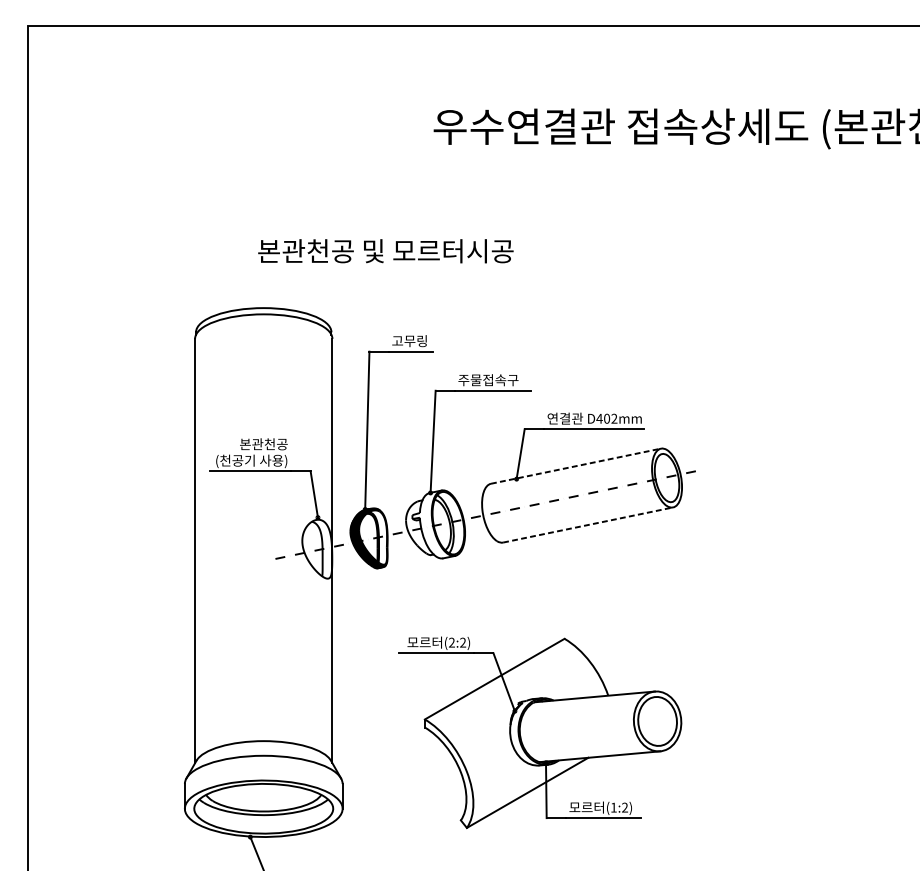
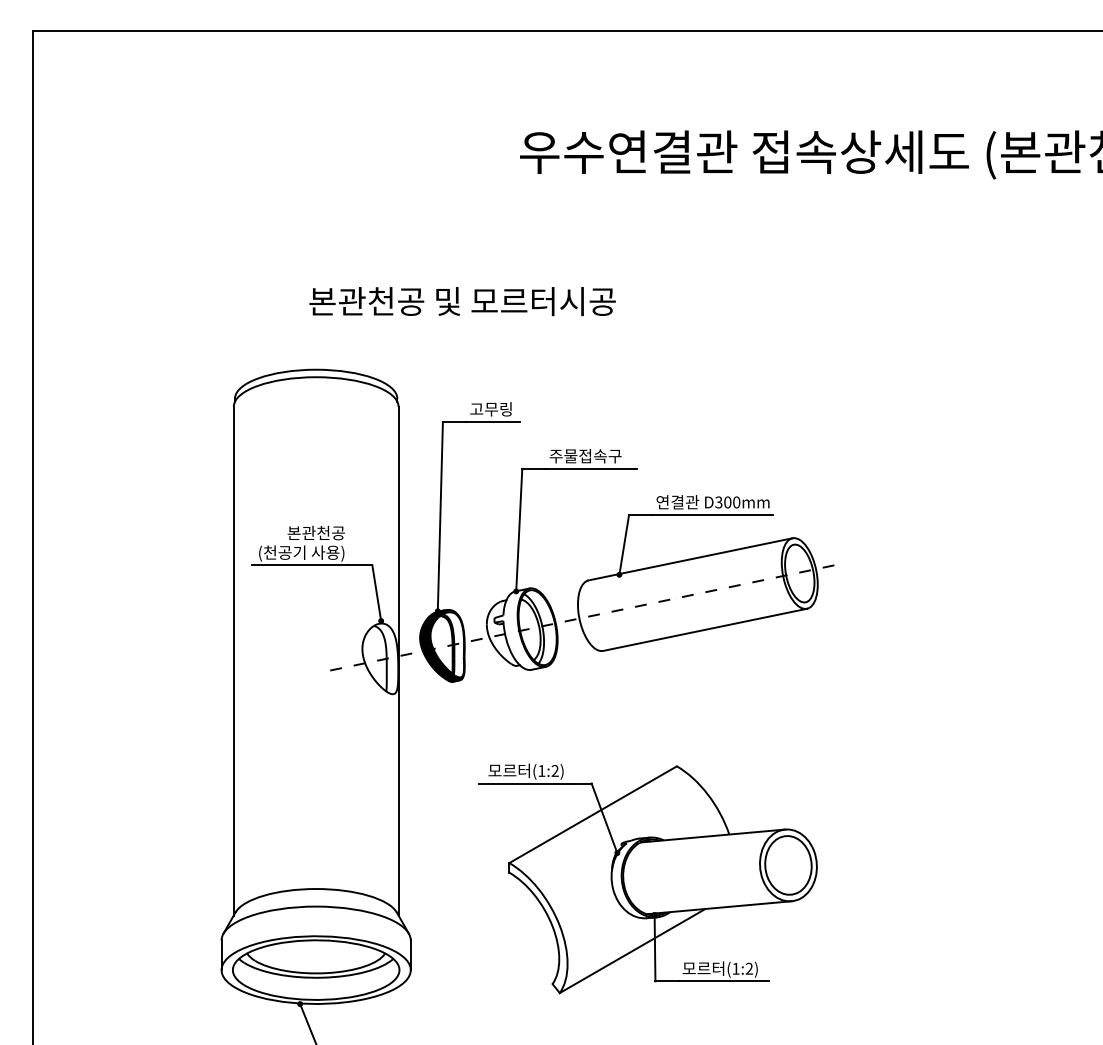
text: (606, 418) -> (727, 502), D402 -> D300
line: (576, 466) -> (691, 559), dashed -> solid
line: (588, 524) -> (705, 629), dashed -> solid
text: (451, 642) -> (541, 770), (2:2) -> (1:2)

